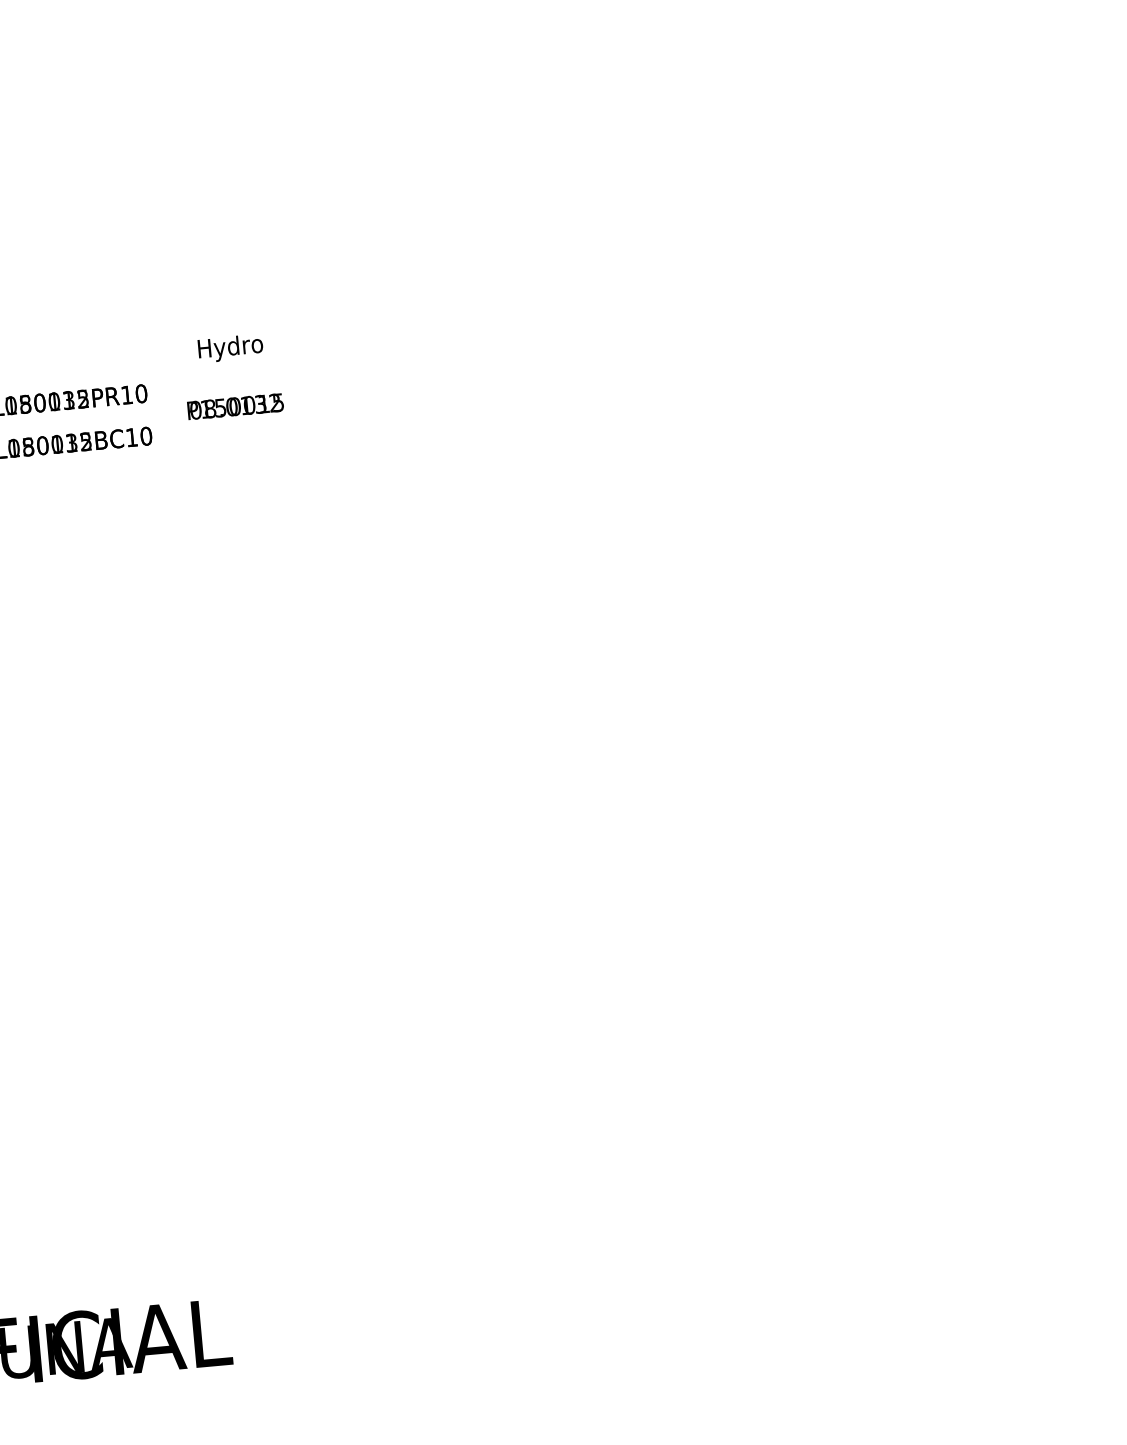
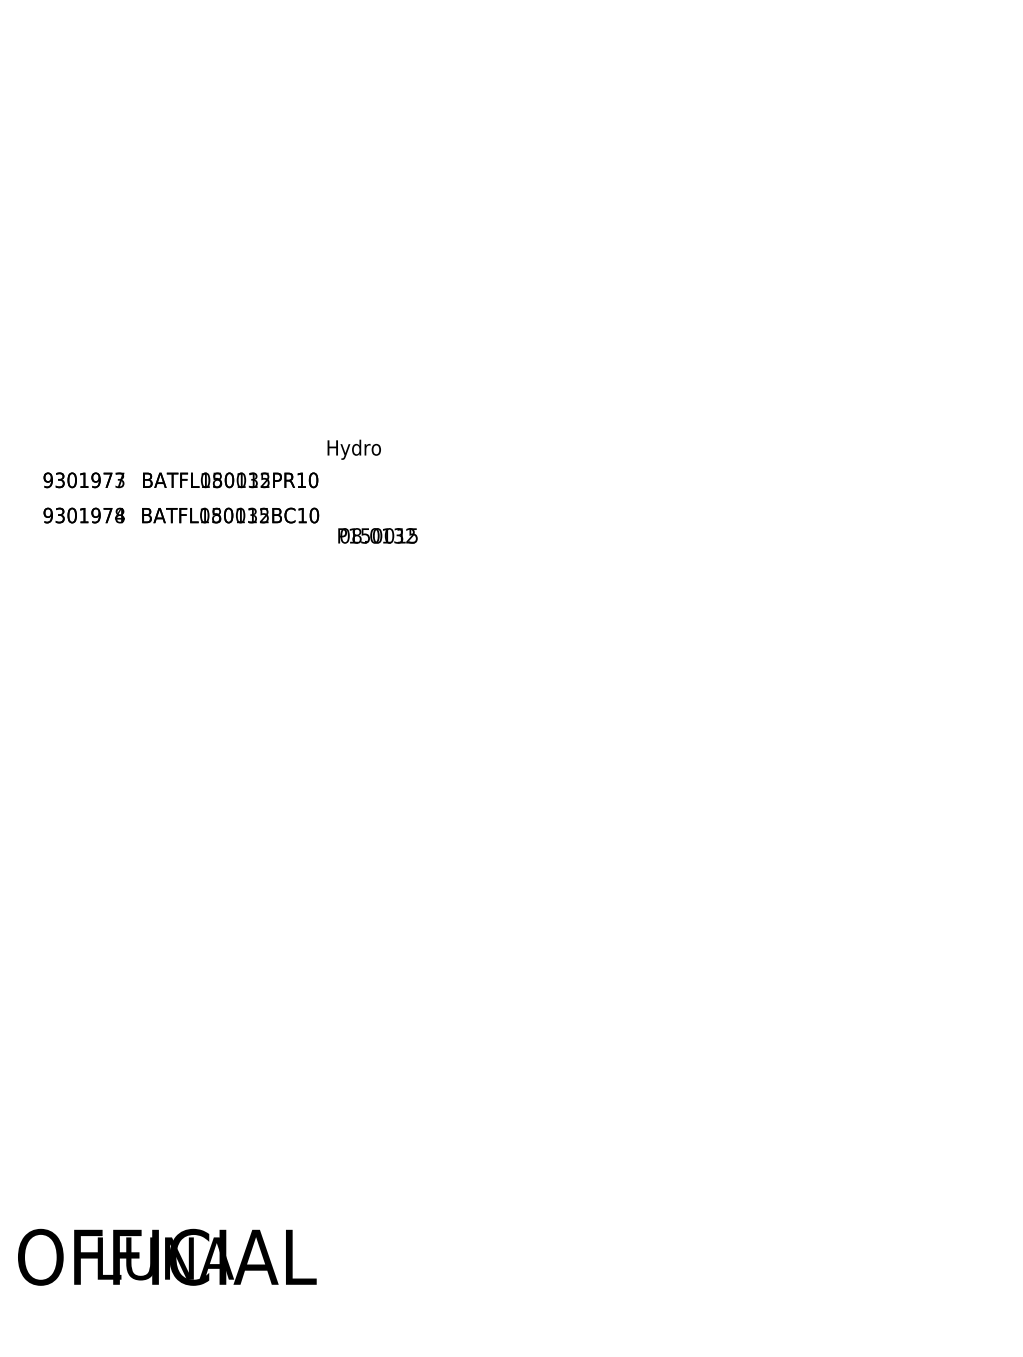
text: (229, 348) -> (353, 449), moved
text: (235, 406) -> (377, 535), moved

